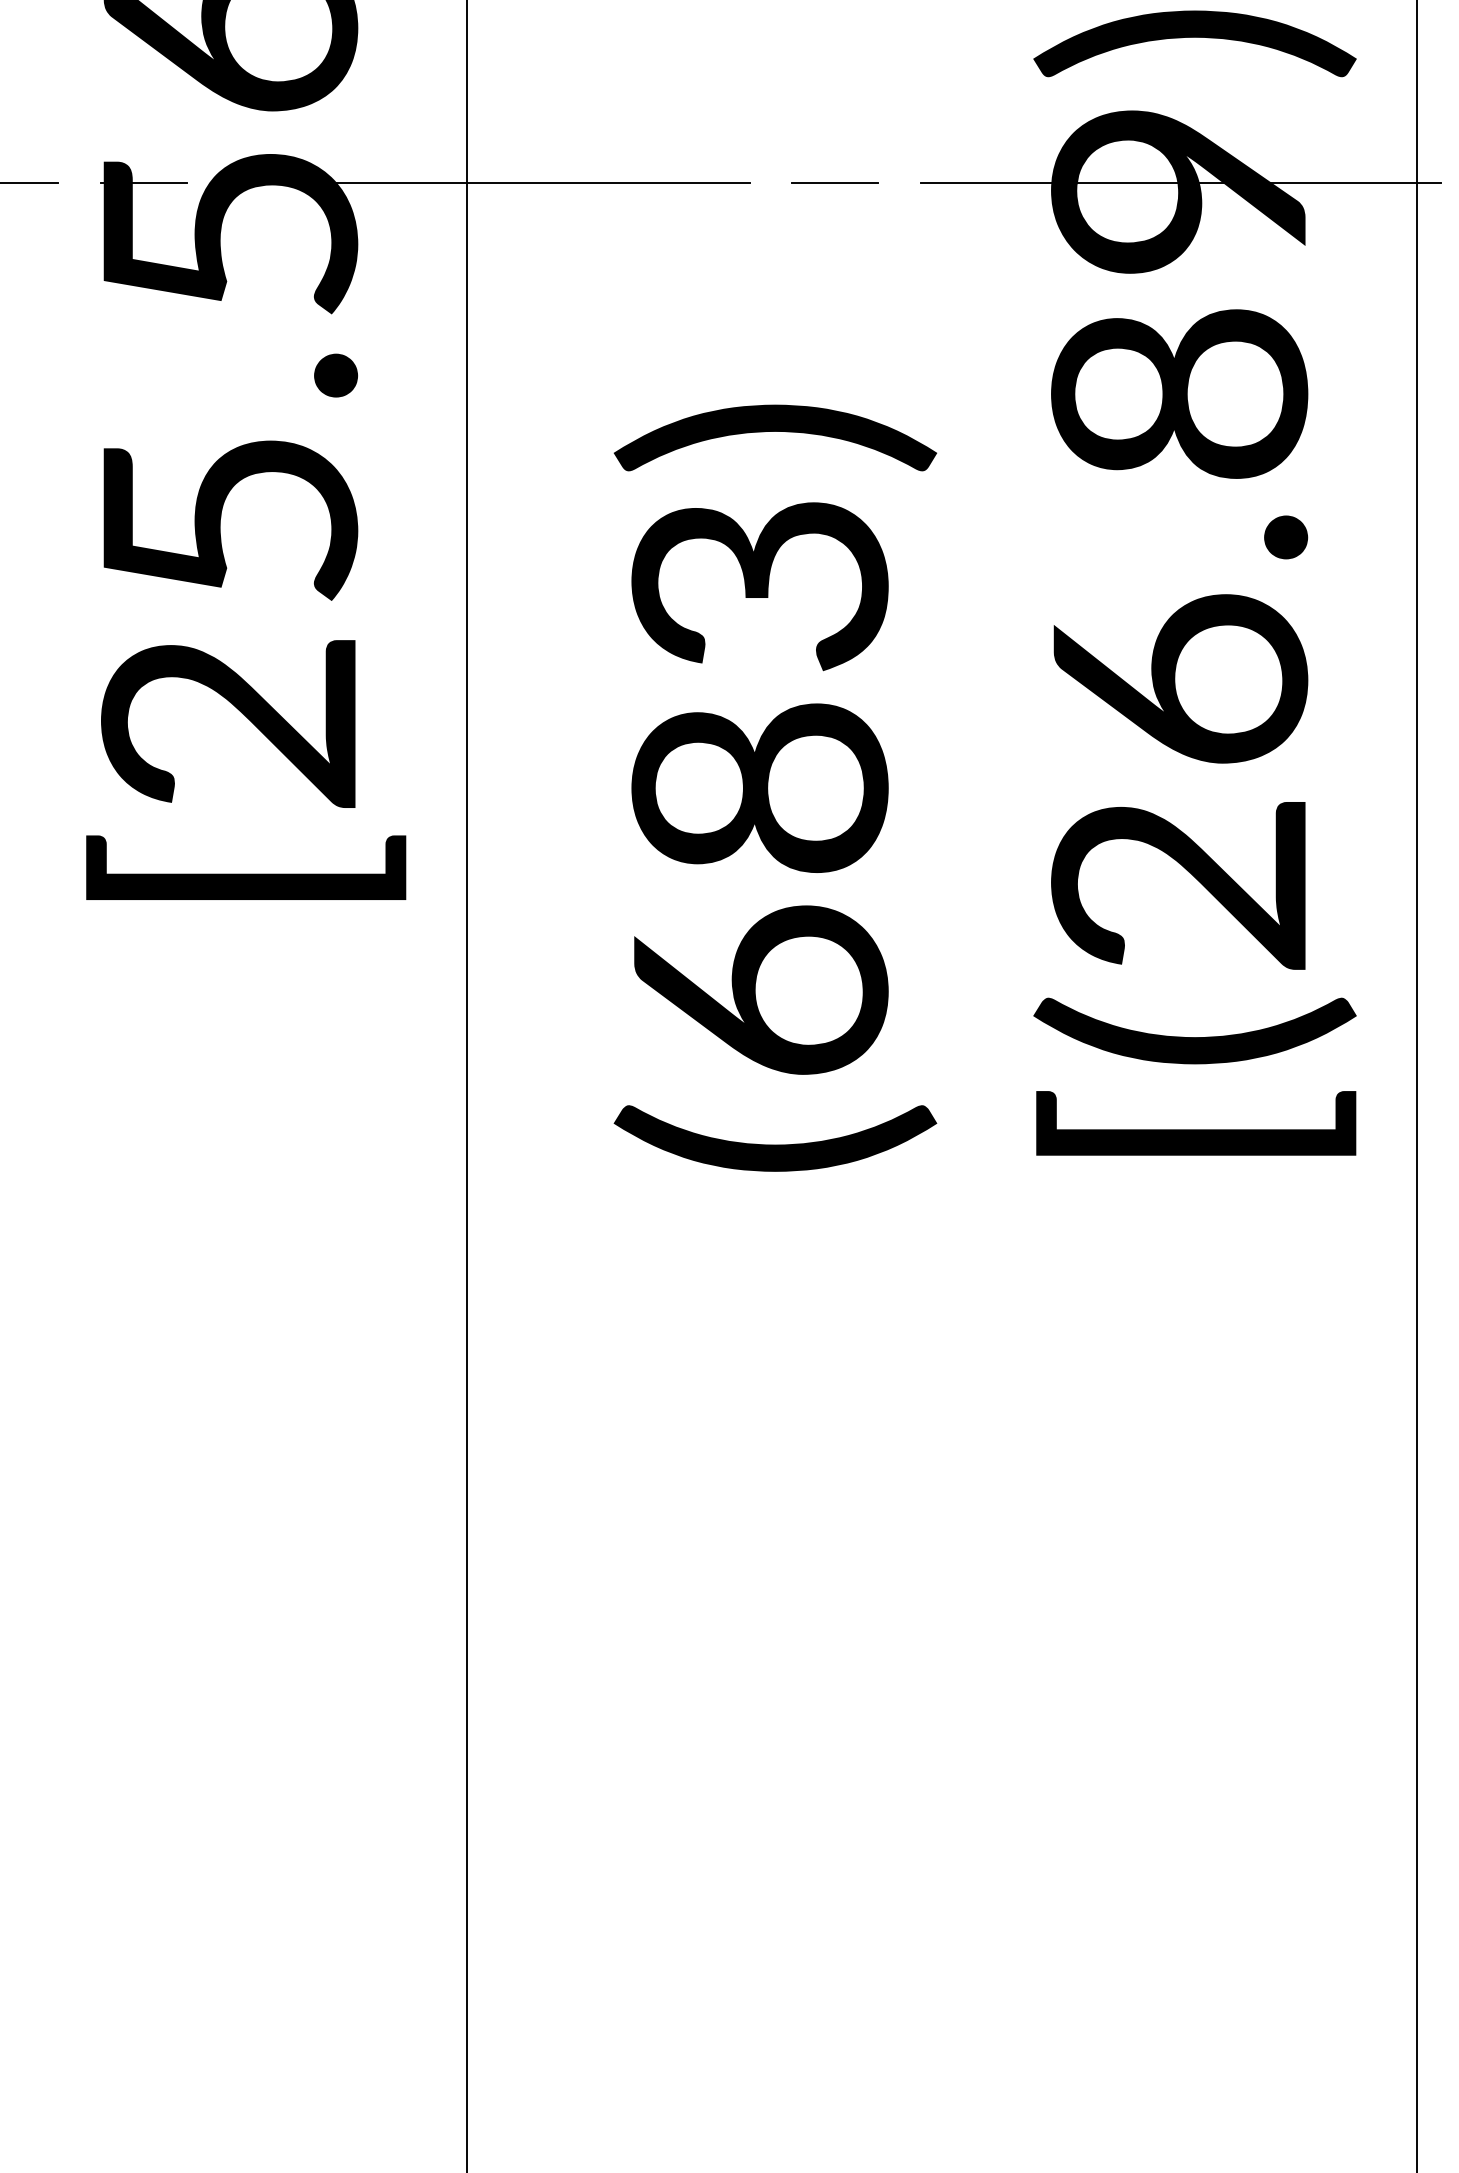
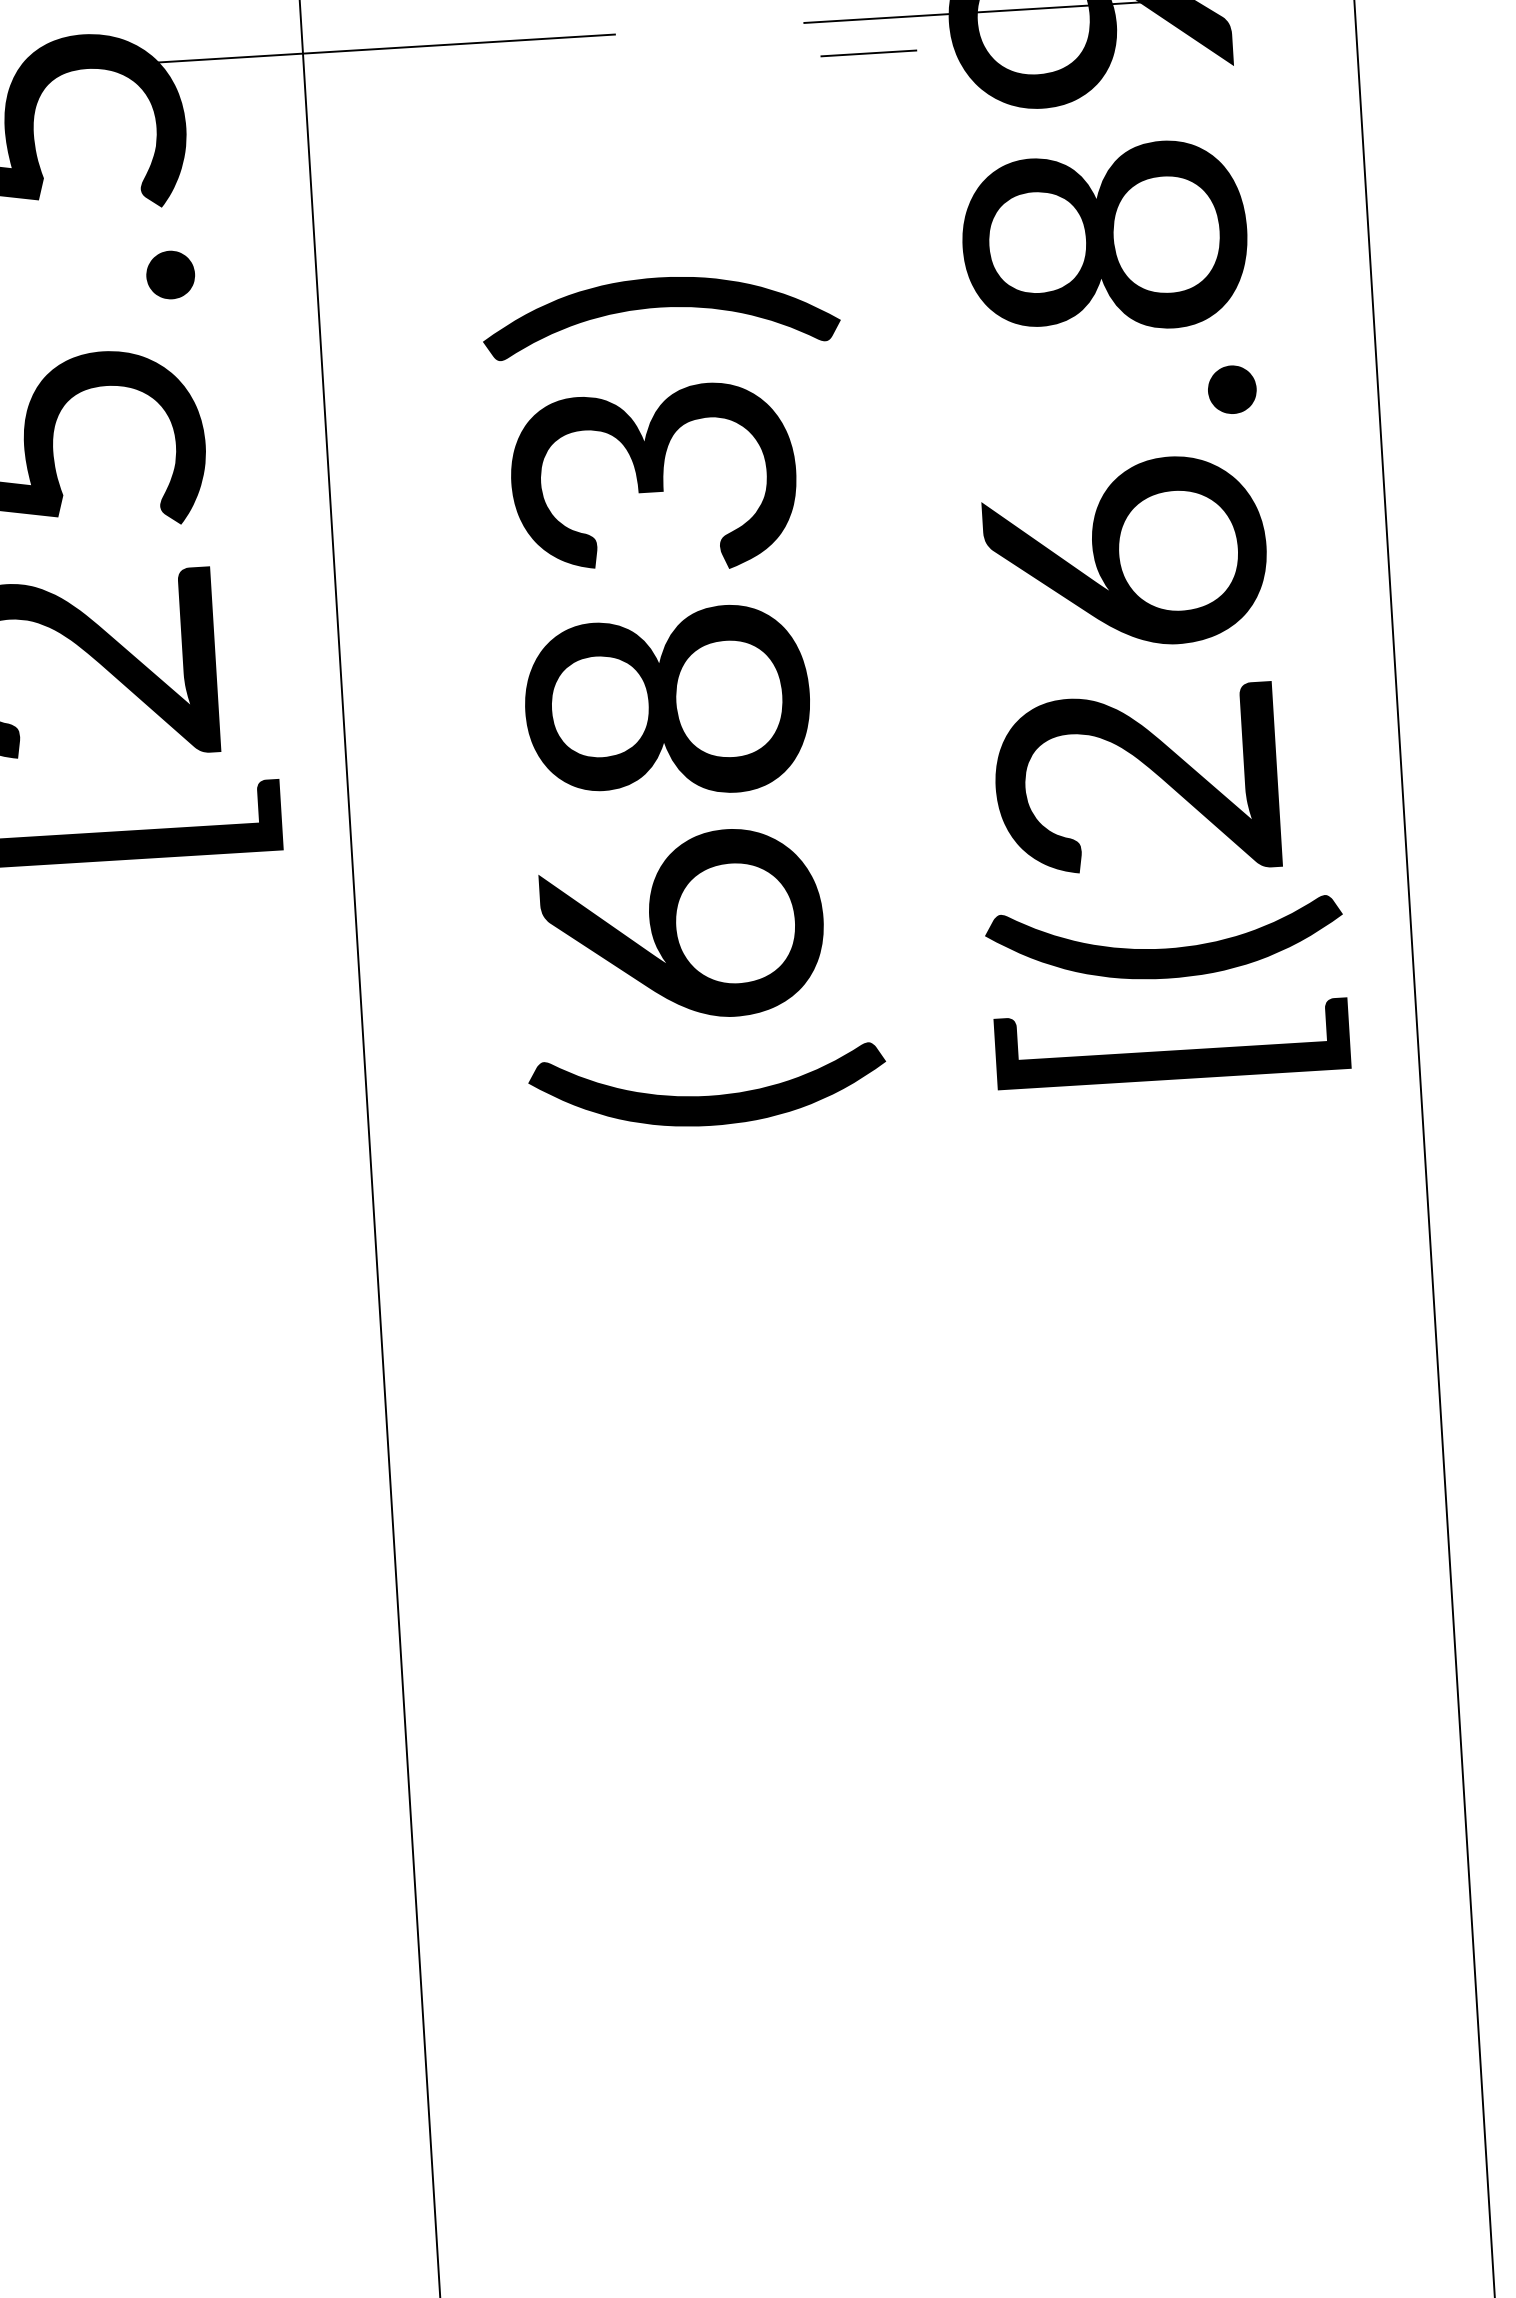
line: (834, 182) -> (867, 52), moved

